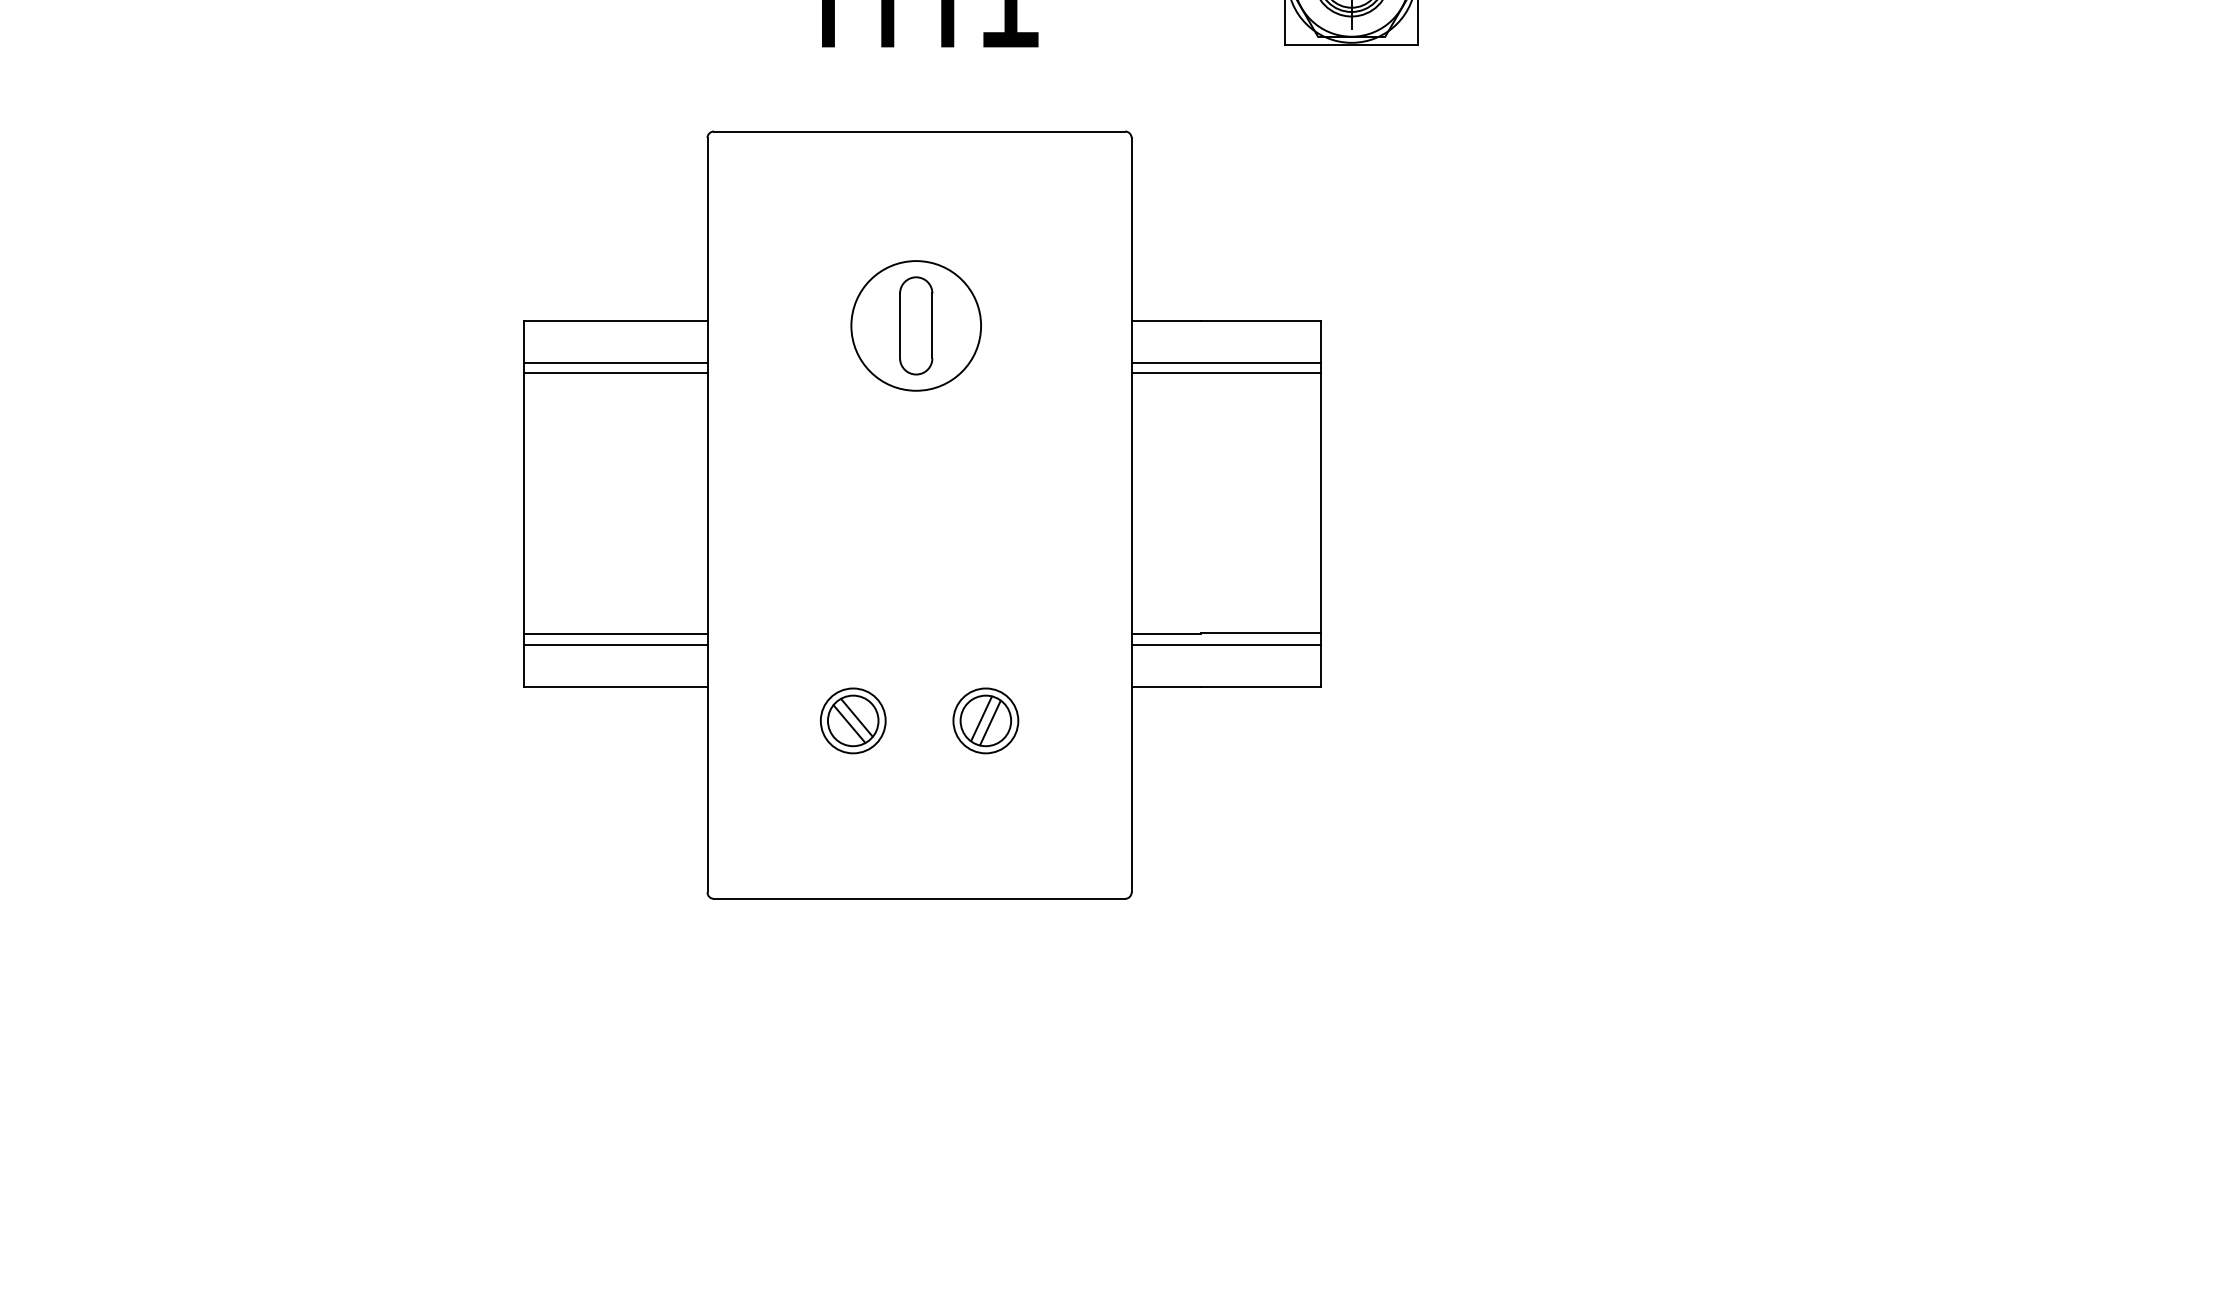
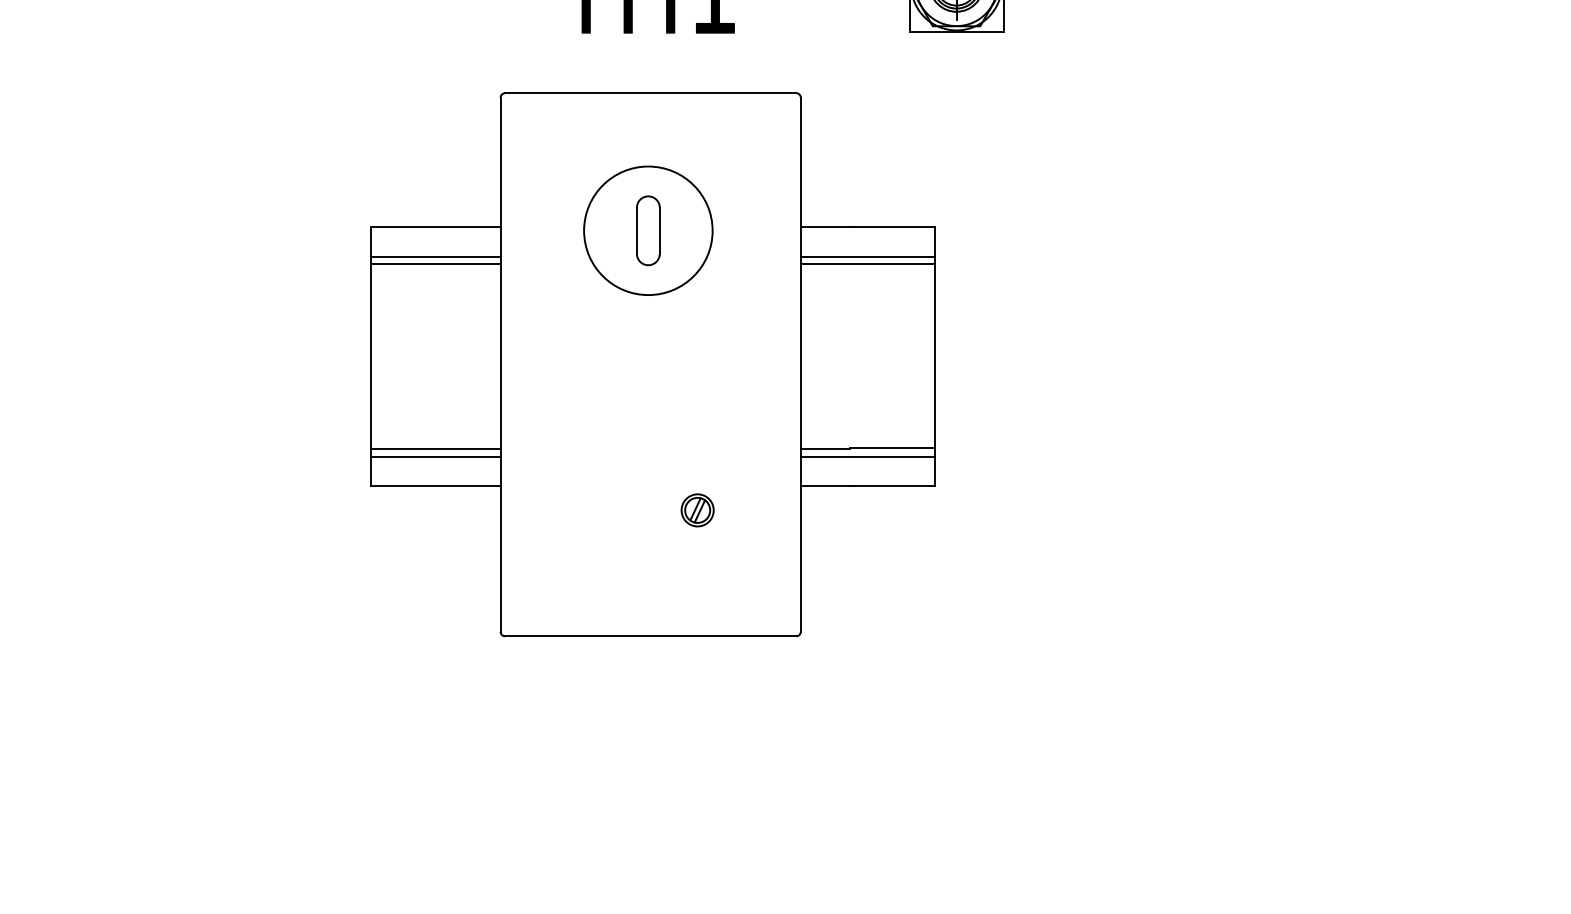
circle: (916, 325) -> (648, 230), size x1.4
part: (852, 720) -> (603, 510), removed
part: (985, 720) -> (697, 510), size x0.7

